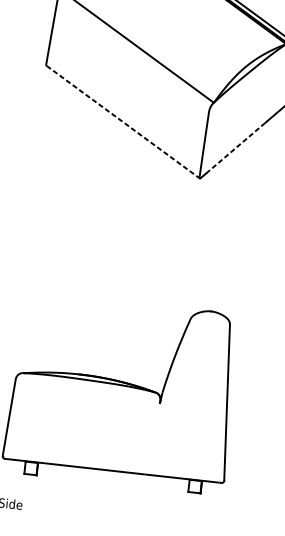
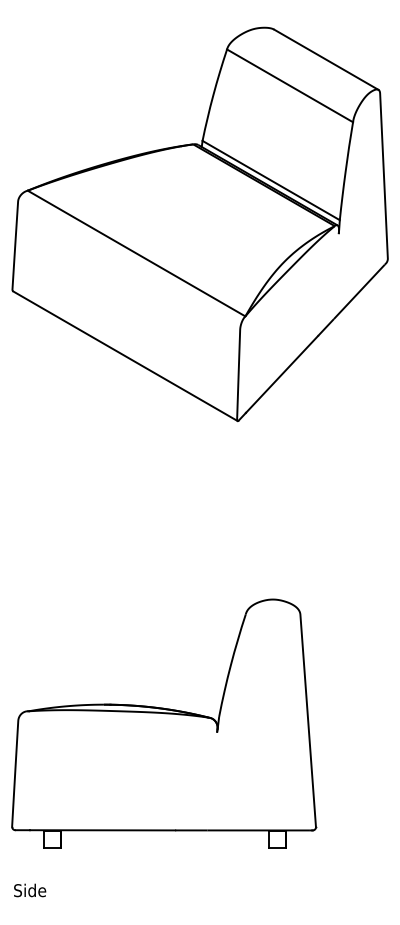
line: (123, 122) -> (125, 356), dashed -> solid
line: (235, 148) -> (281, 374), dashed -> solid

